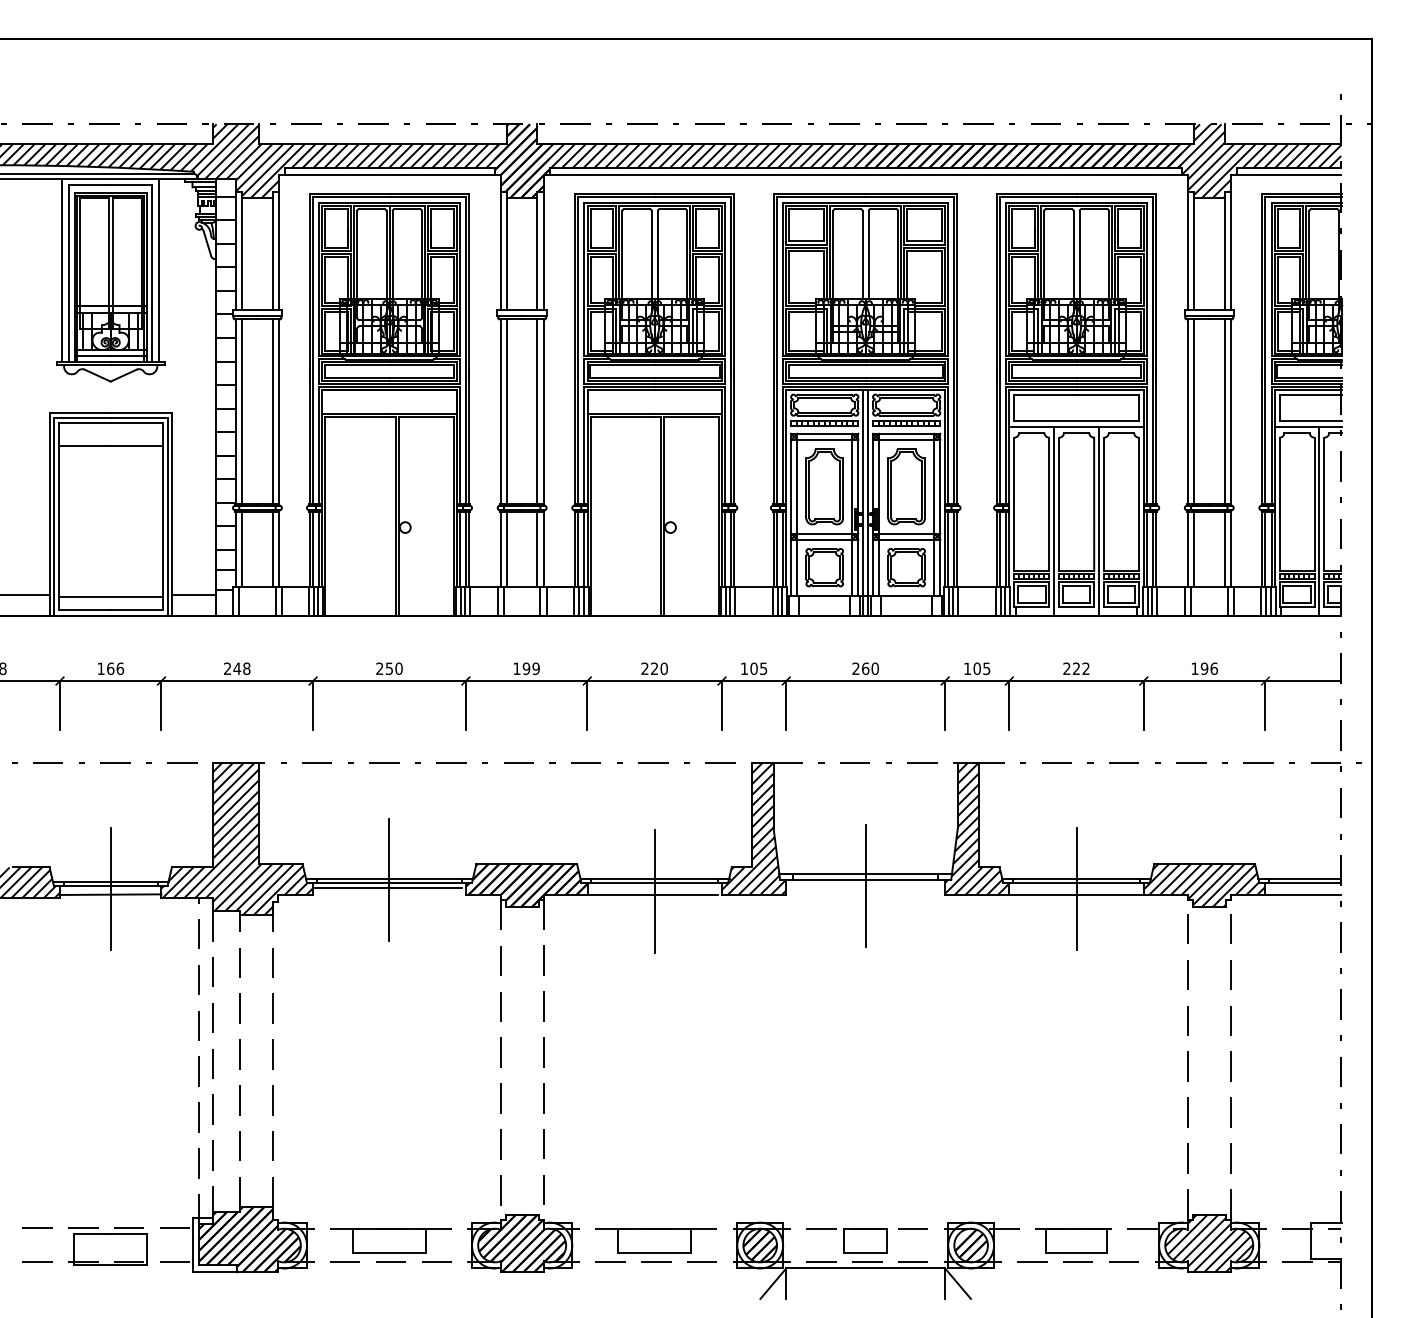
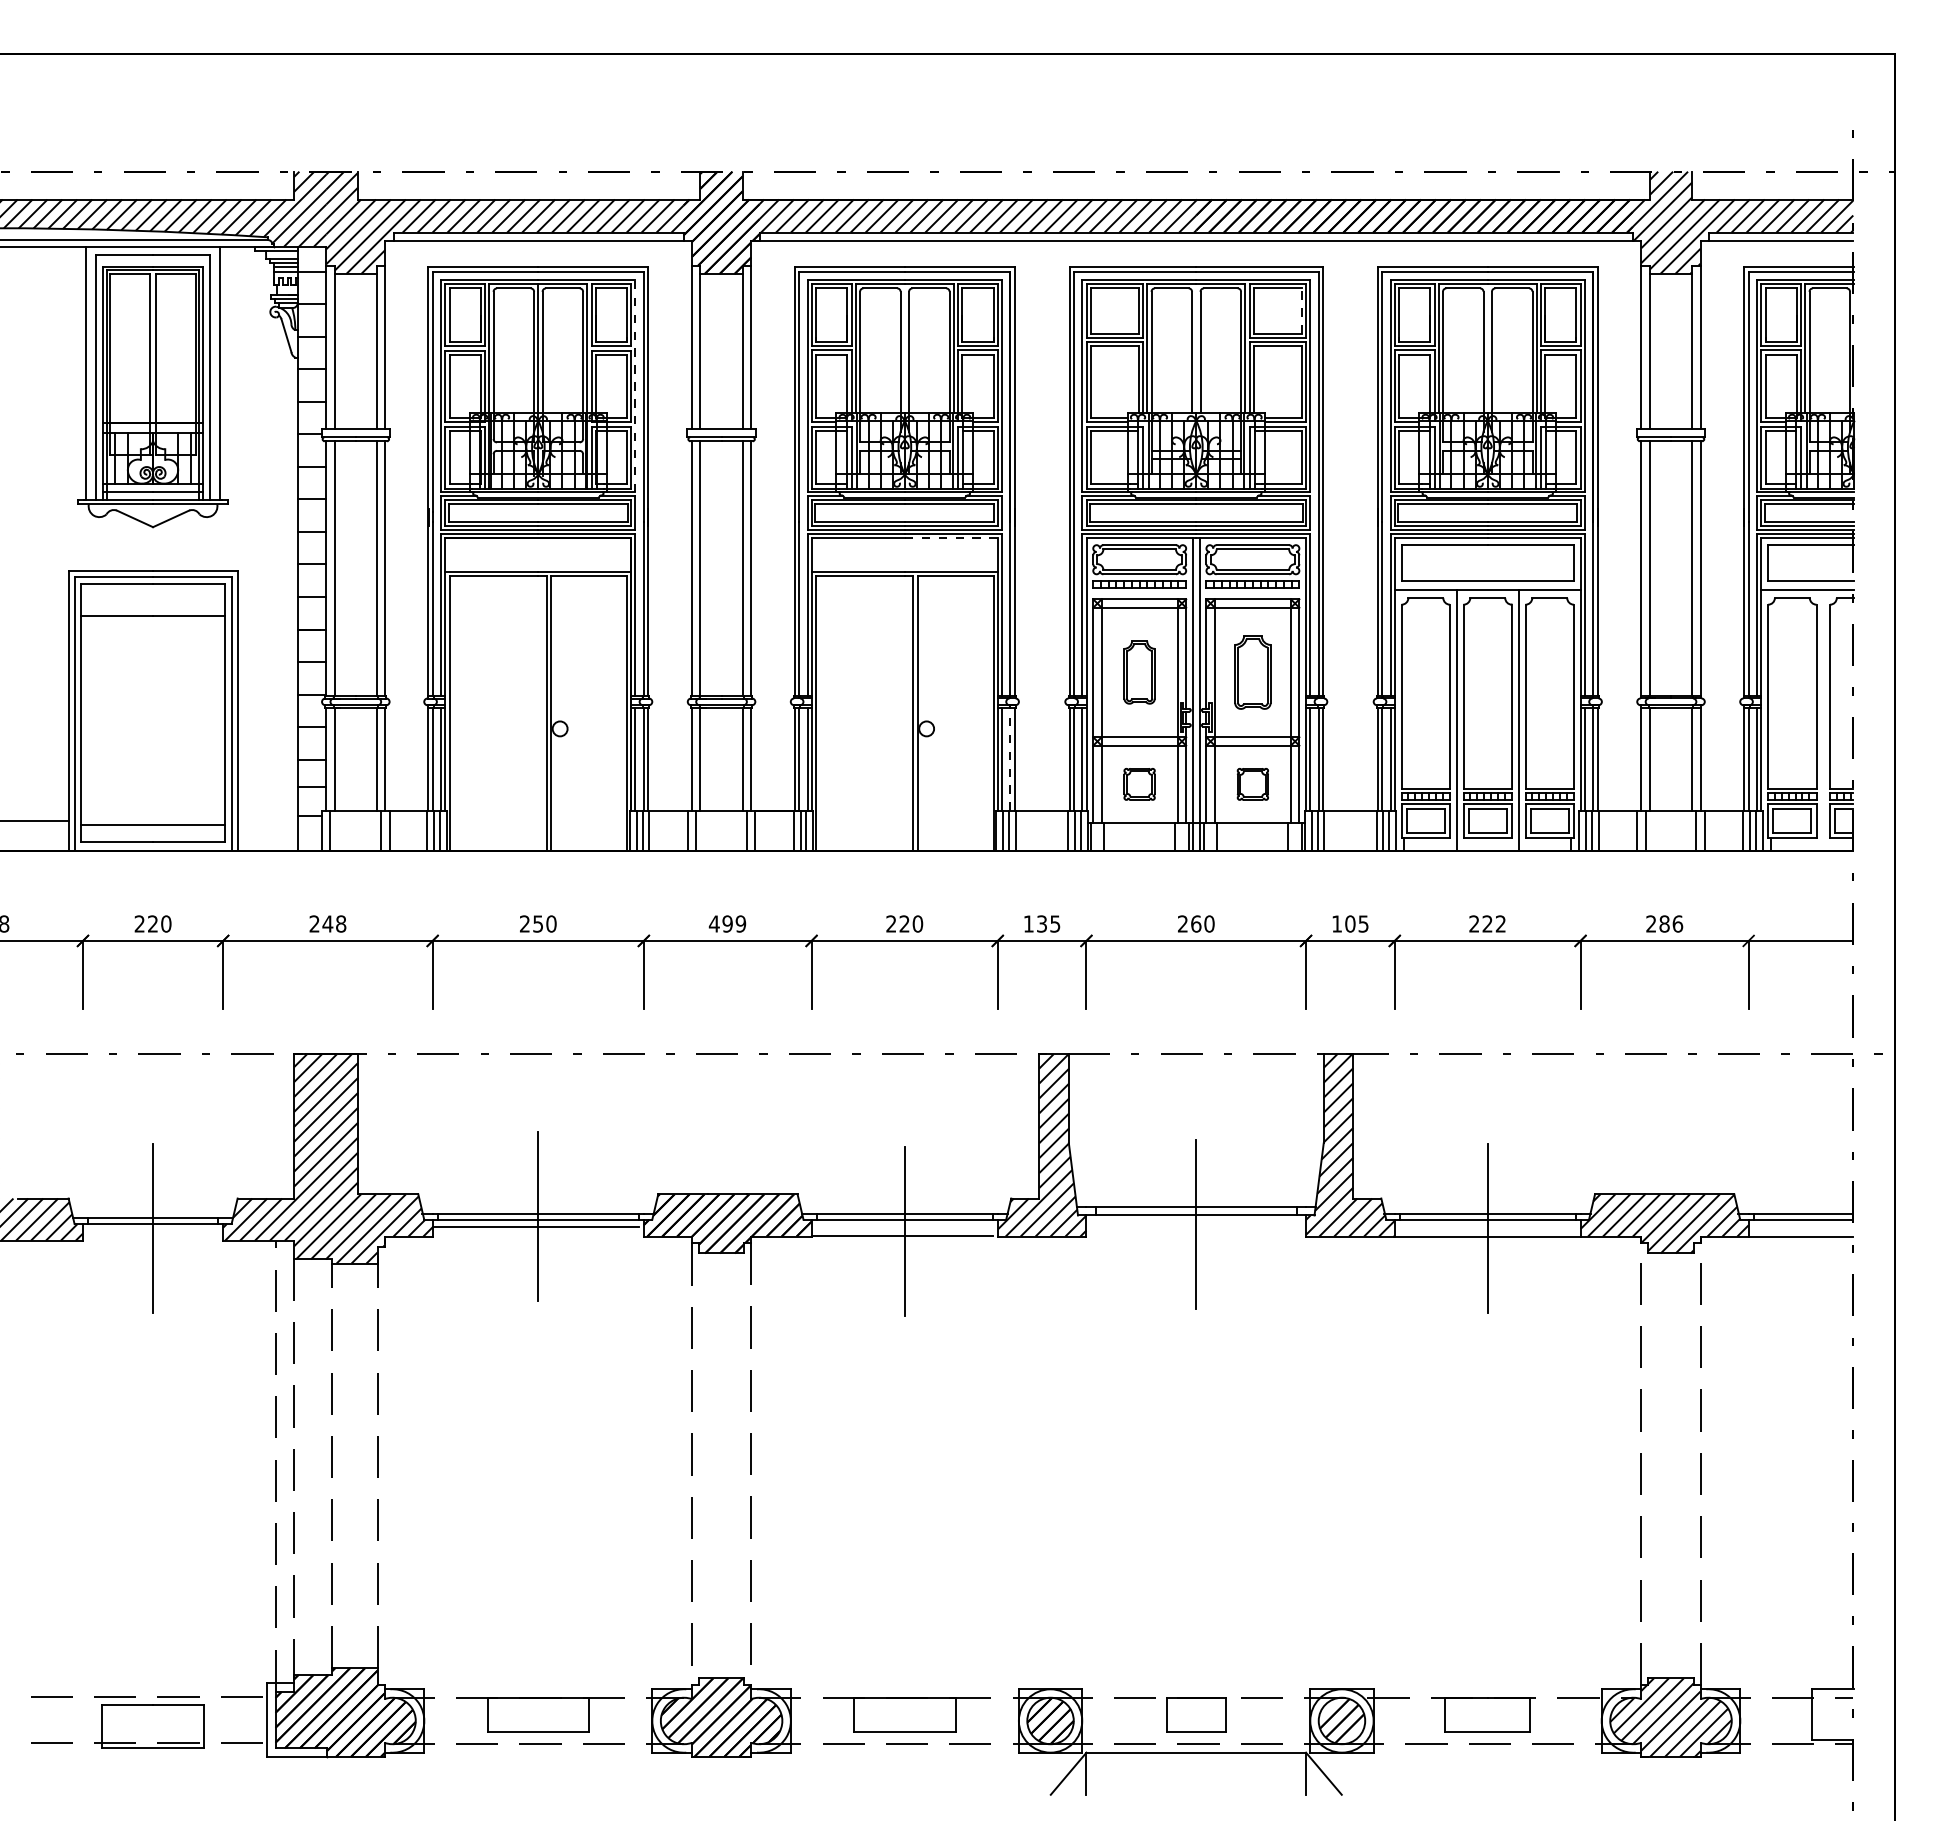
line: (941, 225) -> (1301, 311), solid -> dashed
line: (459, 279) -> (635, 385), solid -> dashed
line: (688, 389) -> (951, 538), solid -> dashed
part: (824, 486) -> (1139, 672), size x0.6
part: (906, 486) -> (1252, 672), size x0.7
line: (1319, 520) -> (1823, 719), removed
line: (731, 549) -> (1010, 759), solid -> dashed
part: (824, 567) -> (1139, 784), size x0.6
part: (906, 567) -> (1252, 784), size x0.6
line: (193, 594) -> (267, 821), removed
text: (110, 668) -> (152, 923), 166 -> 220
text: (516, 668) -> (713, 923), 199 -> 499
text: (753, 668) -> (1041, 923), 105 -> 135
text: (1199, 668) -> (1657, 923), 196 -> 286
line: (110, 894) -> (152, 1235), removed

